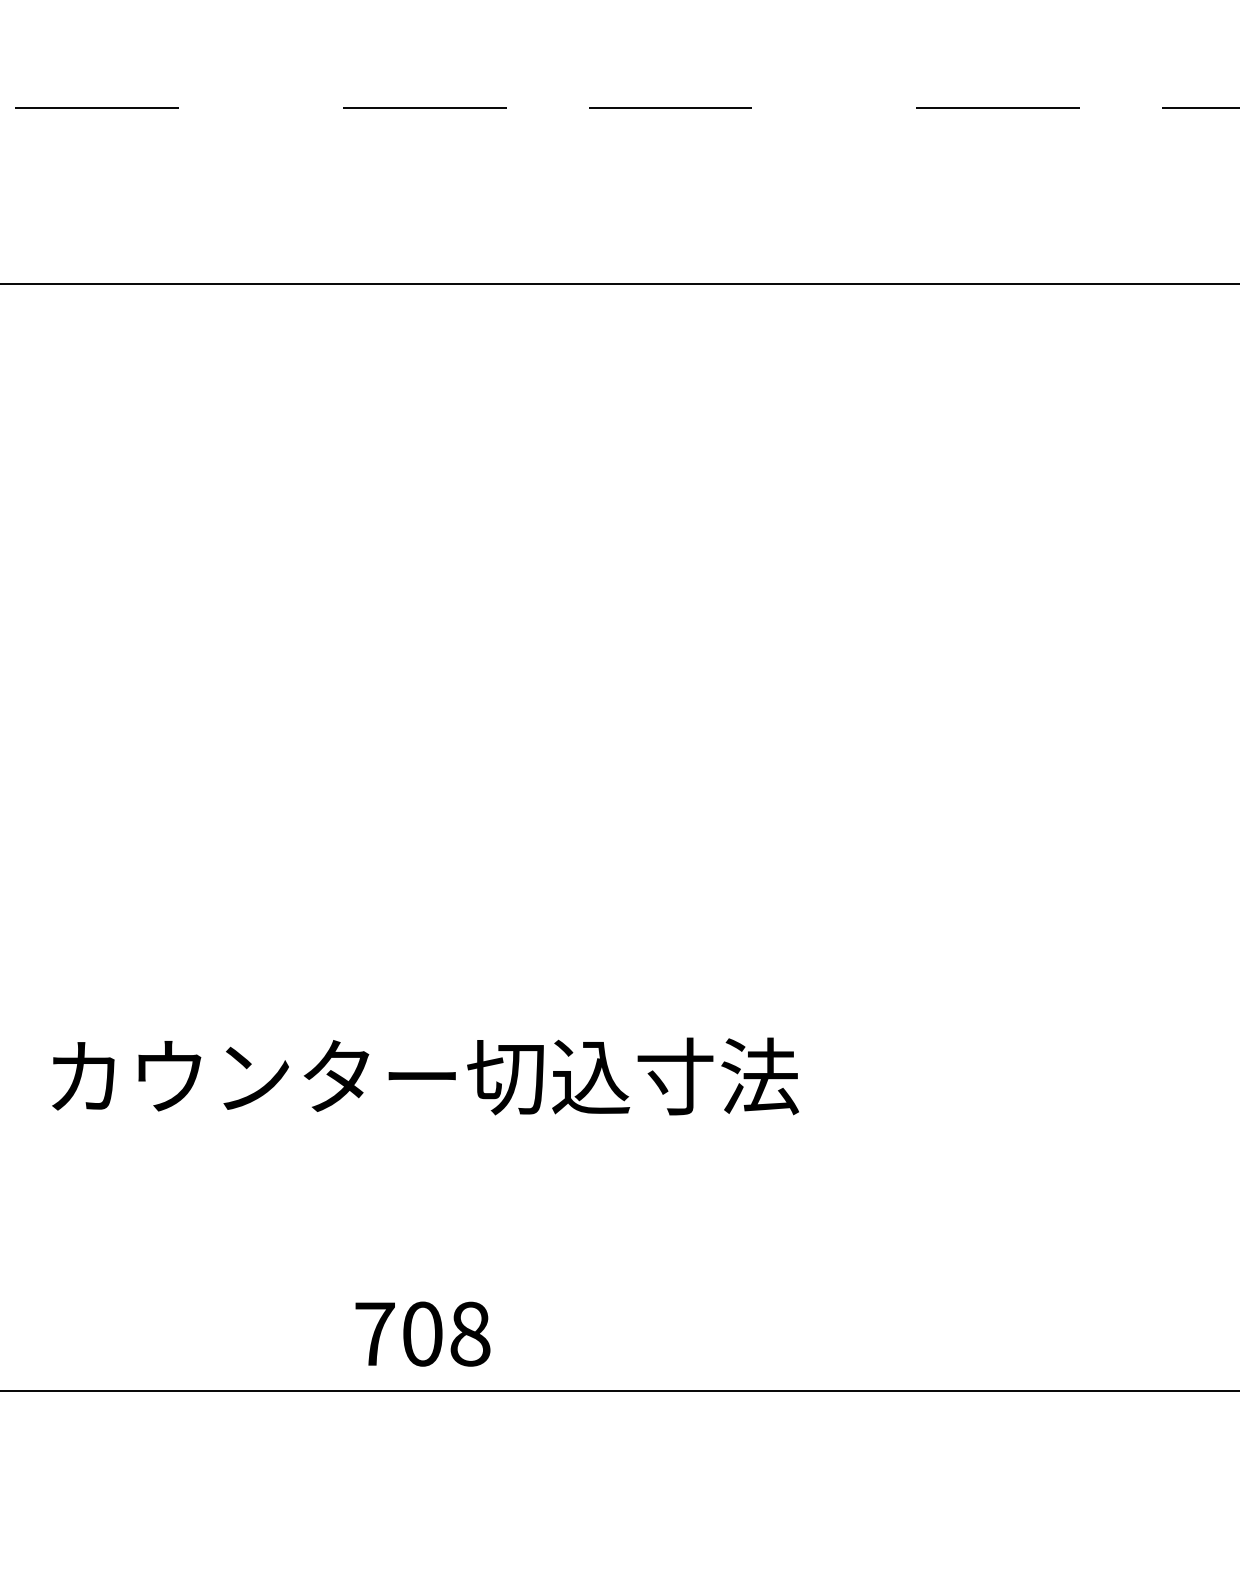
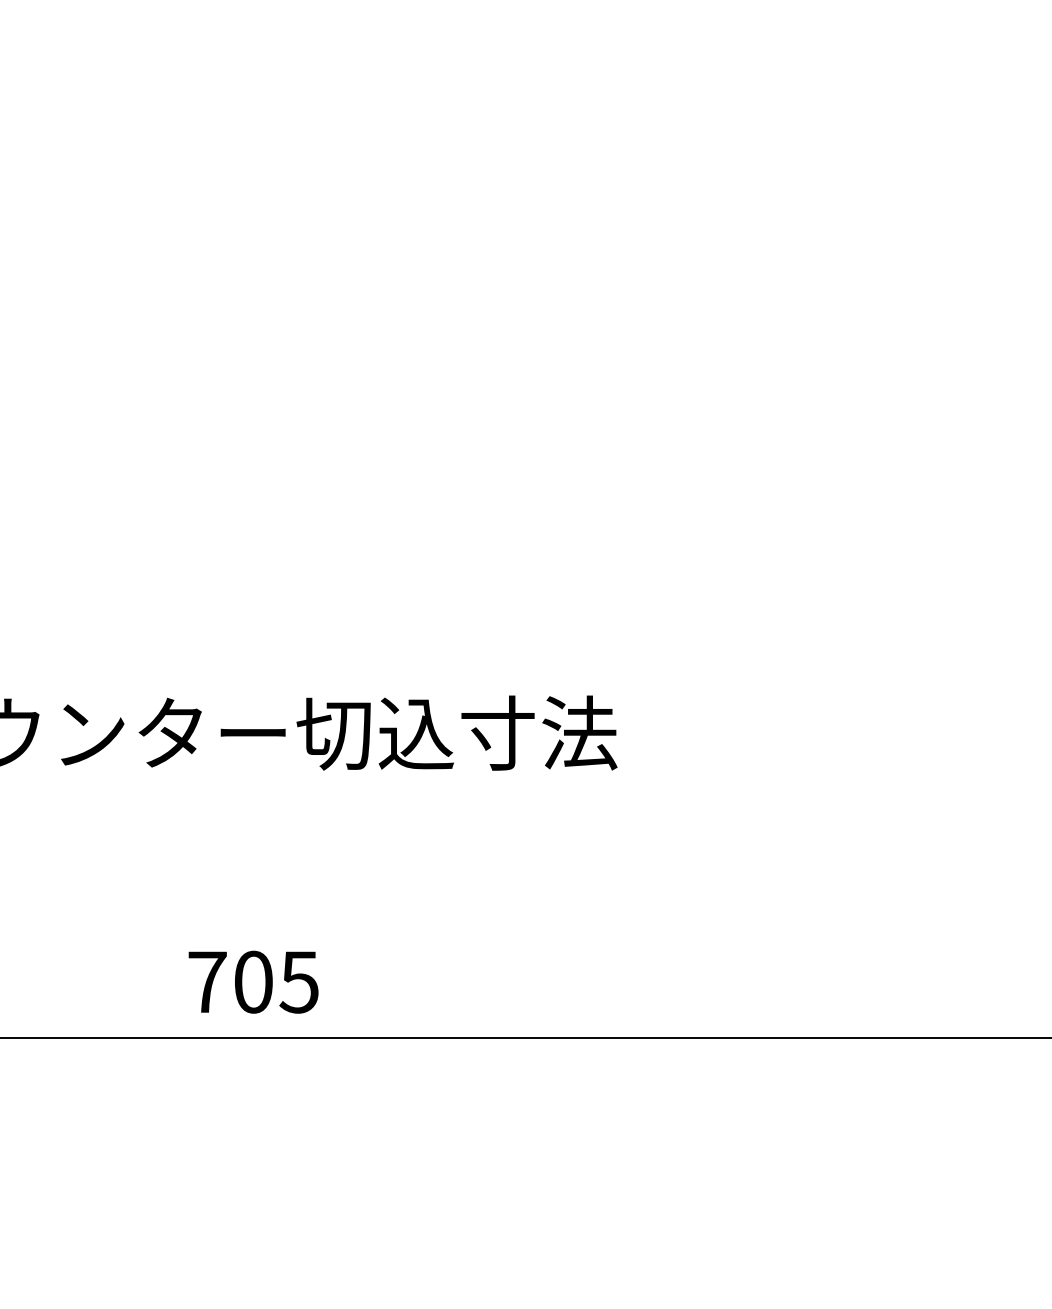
text: (469, 1333) -> (298, 981), 708 -> 705

